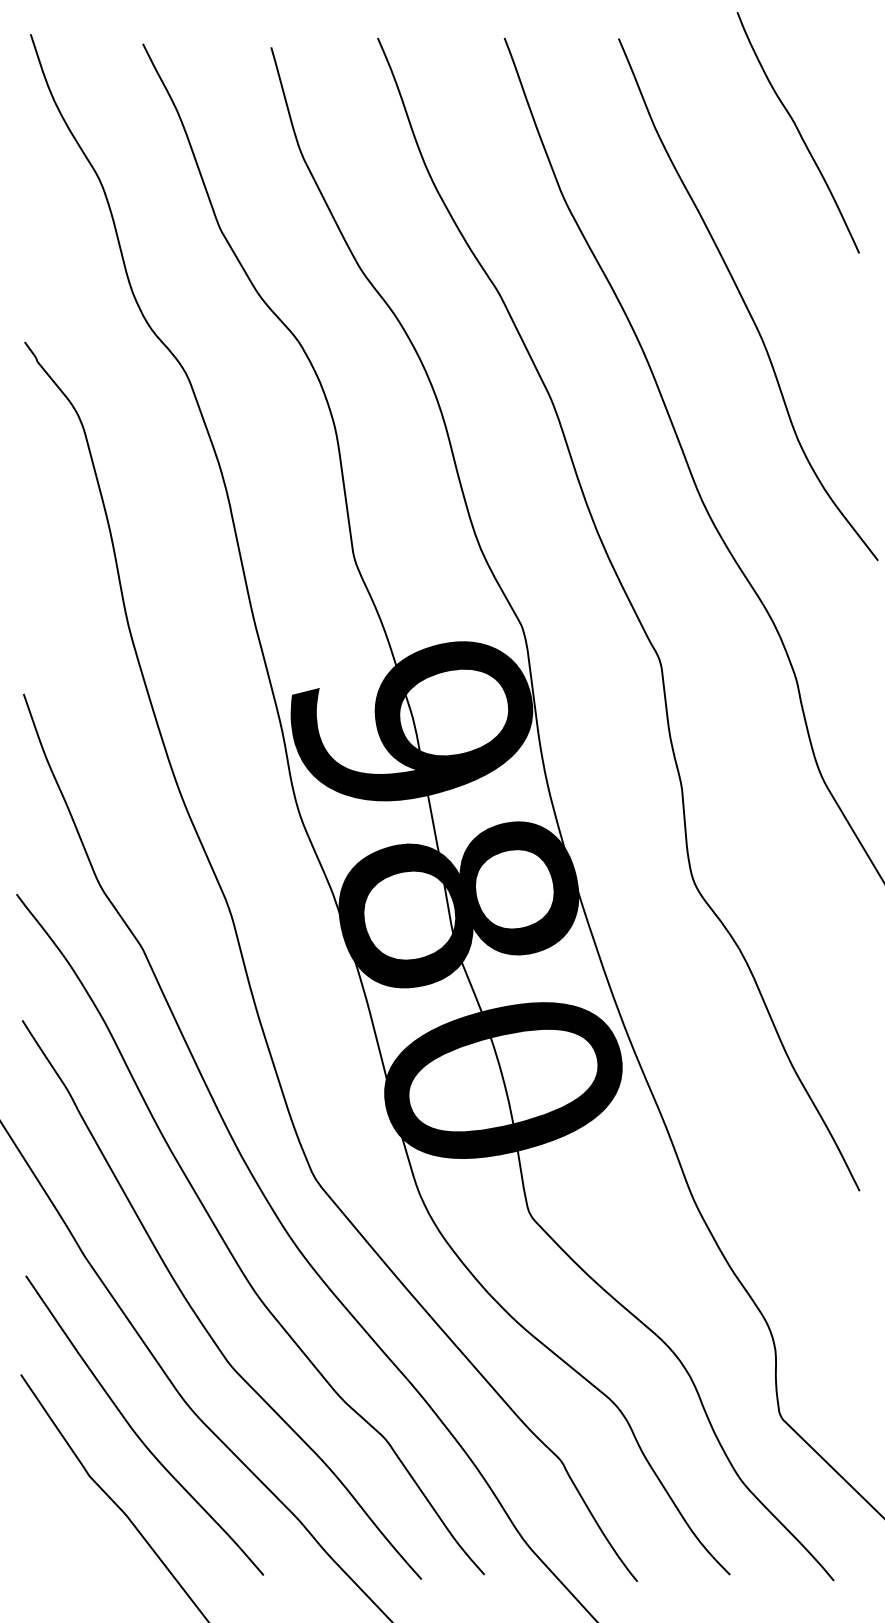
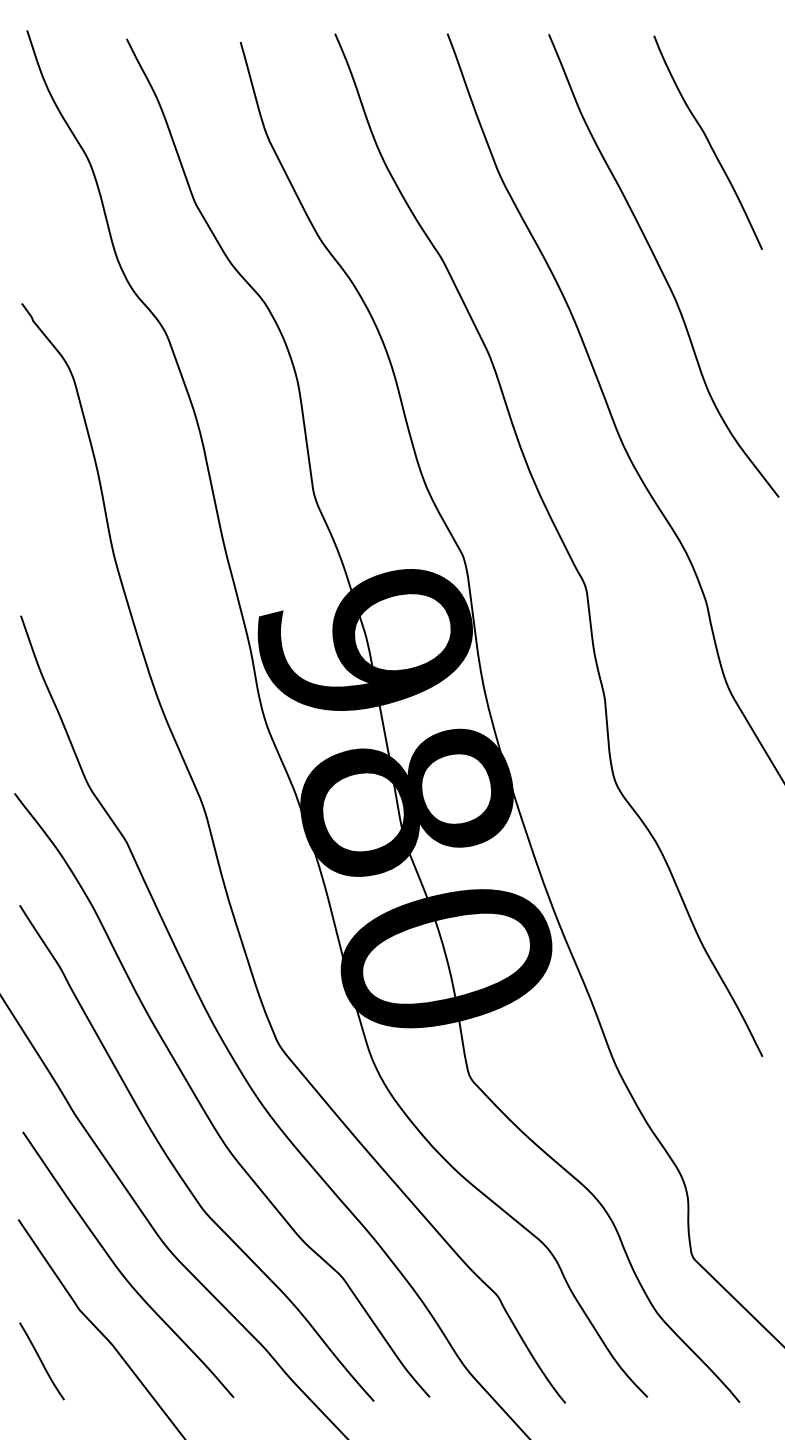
curve: (797, 131) -> (707, 141), moved
curve: (46, 1534) -> (41, 1361), added

